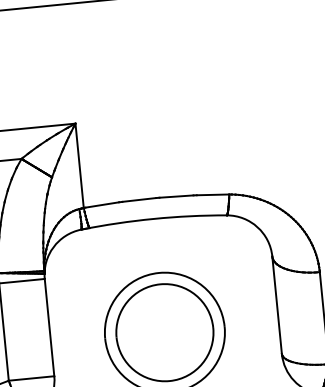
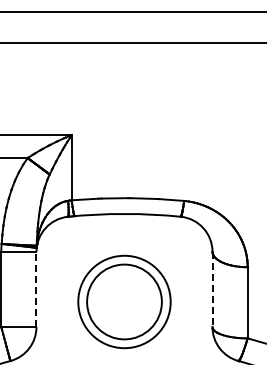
line: (277, 305) -> (212, 289), solid -> dashed
line: (49, 327) -> (36, 289), solid -> dashed

